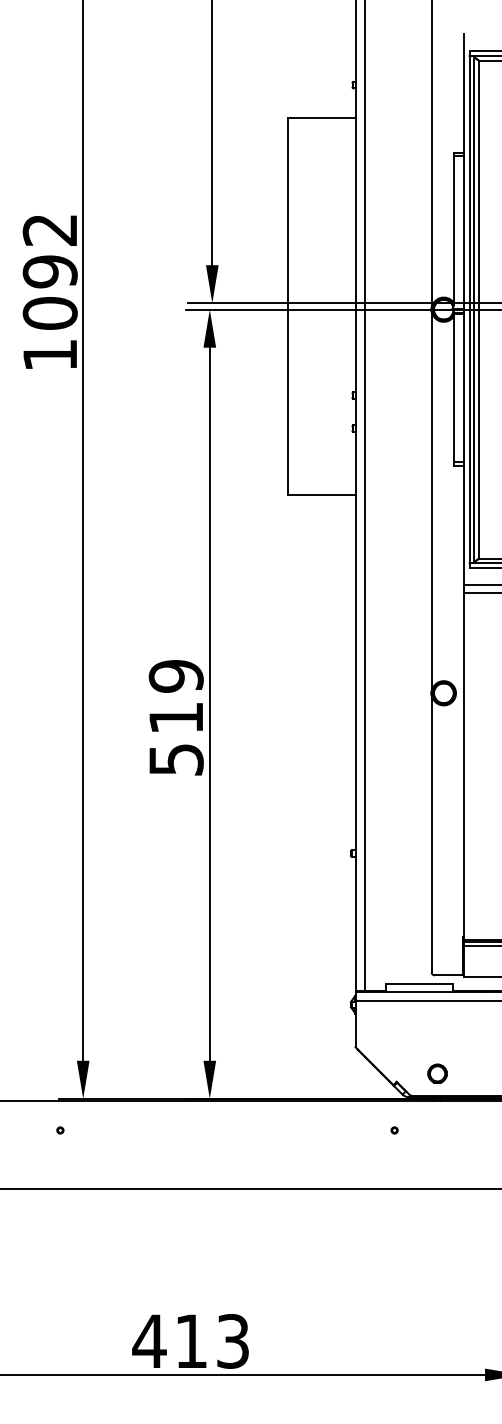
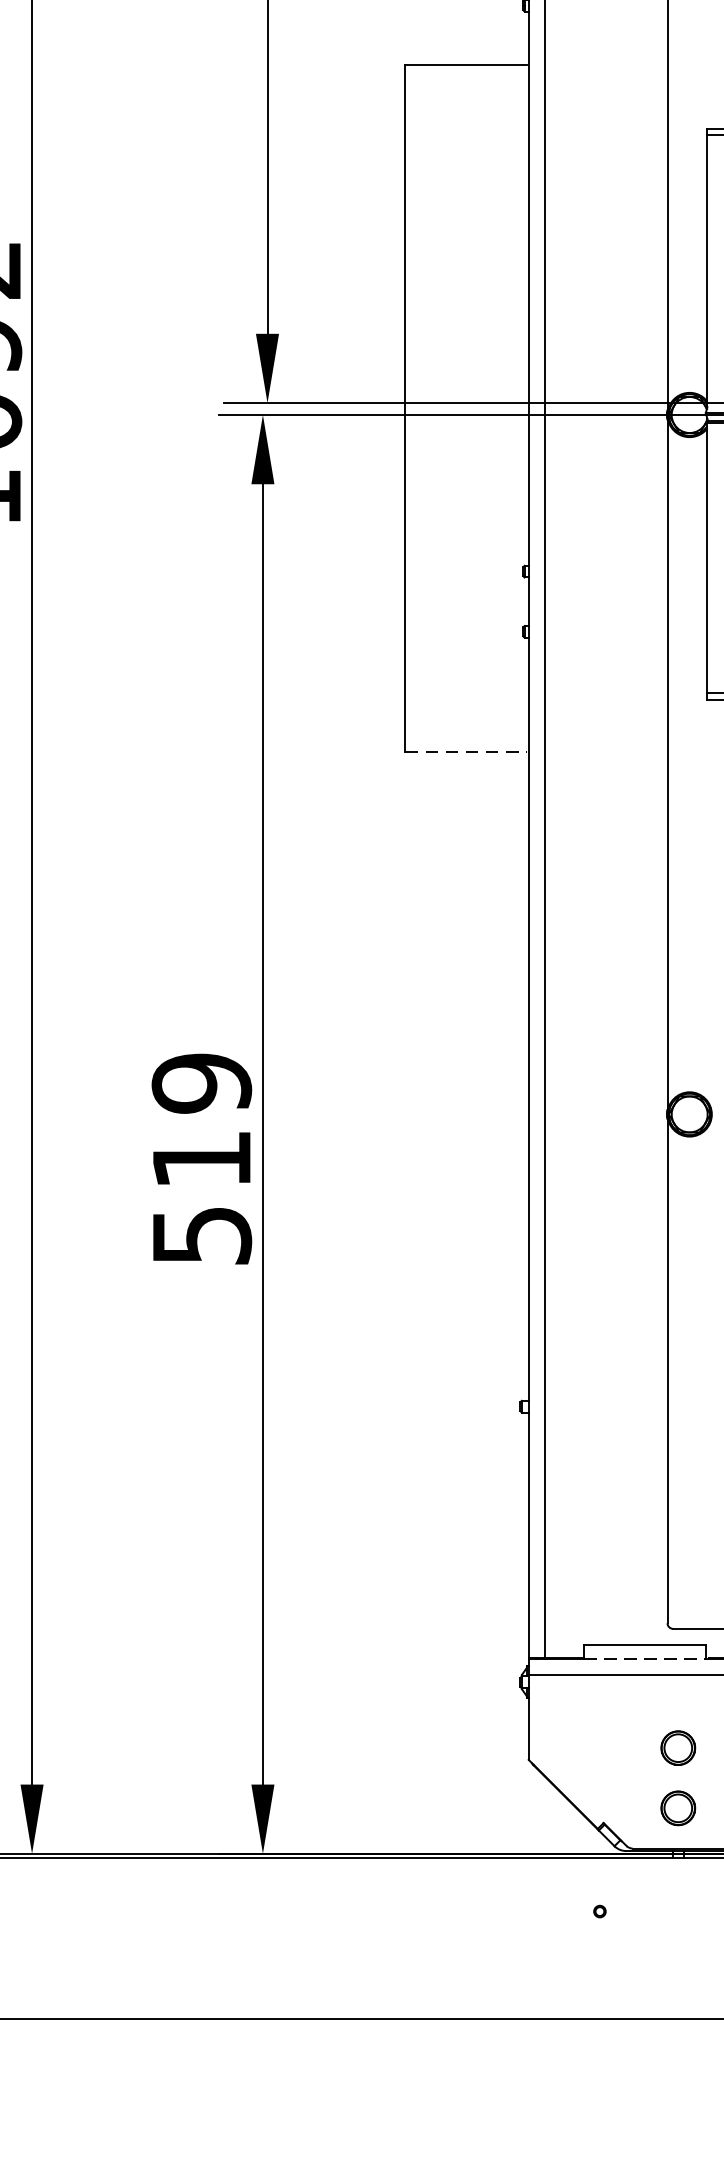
line: (321, 494) -> (466, 751), solid -> dashed
line: (419, 991) -> (645, 1658), solid -> dashed
part: (437, 1040) -> (678, 1747), added

